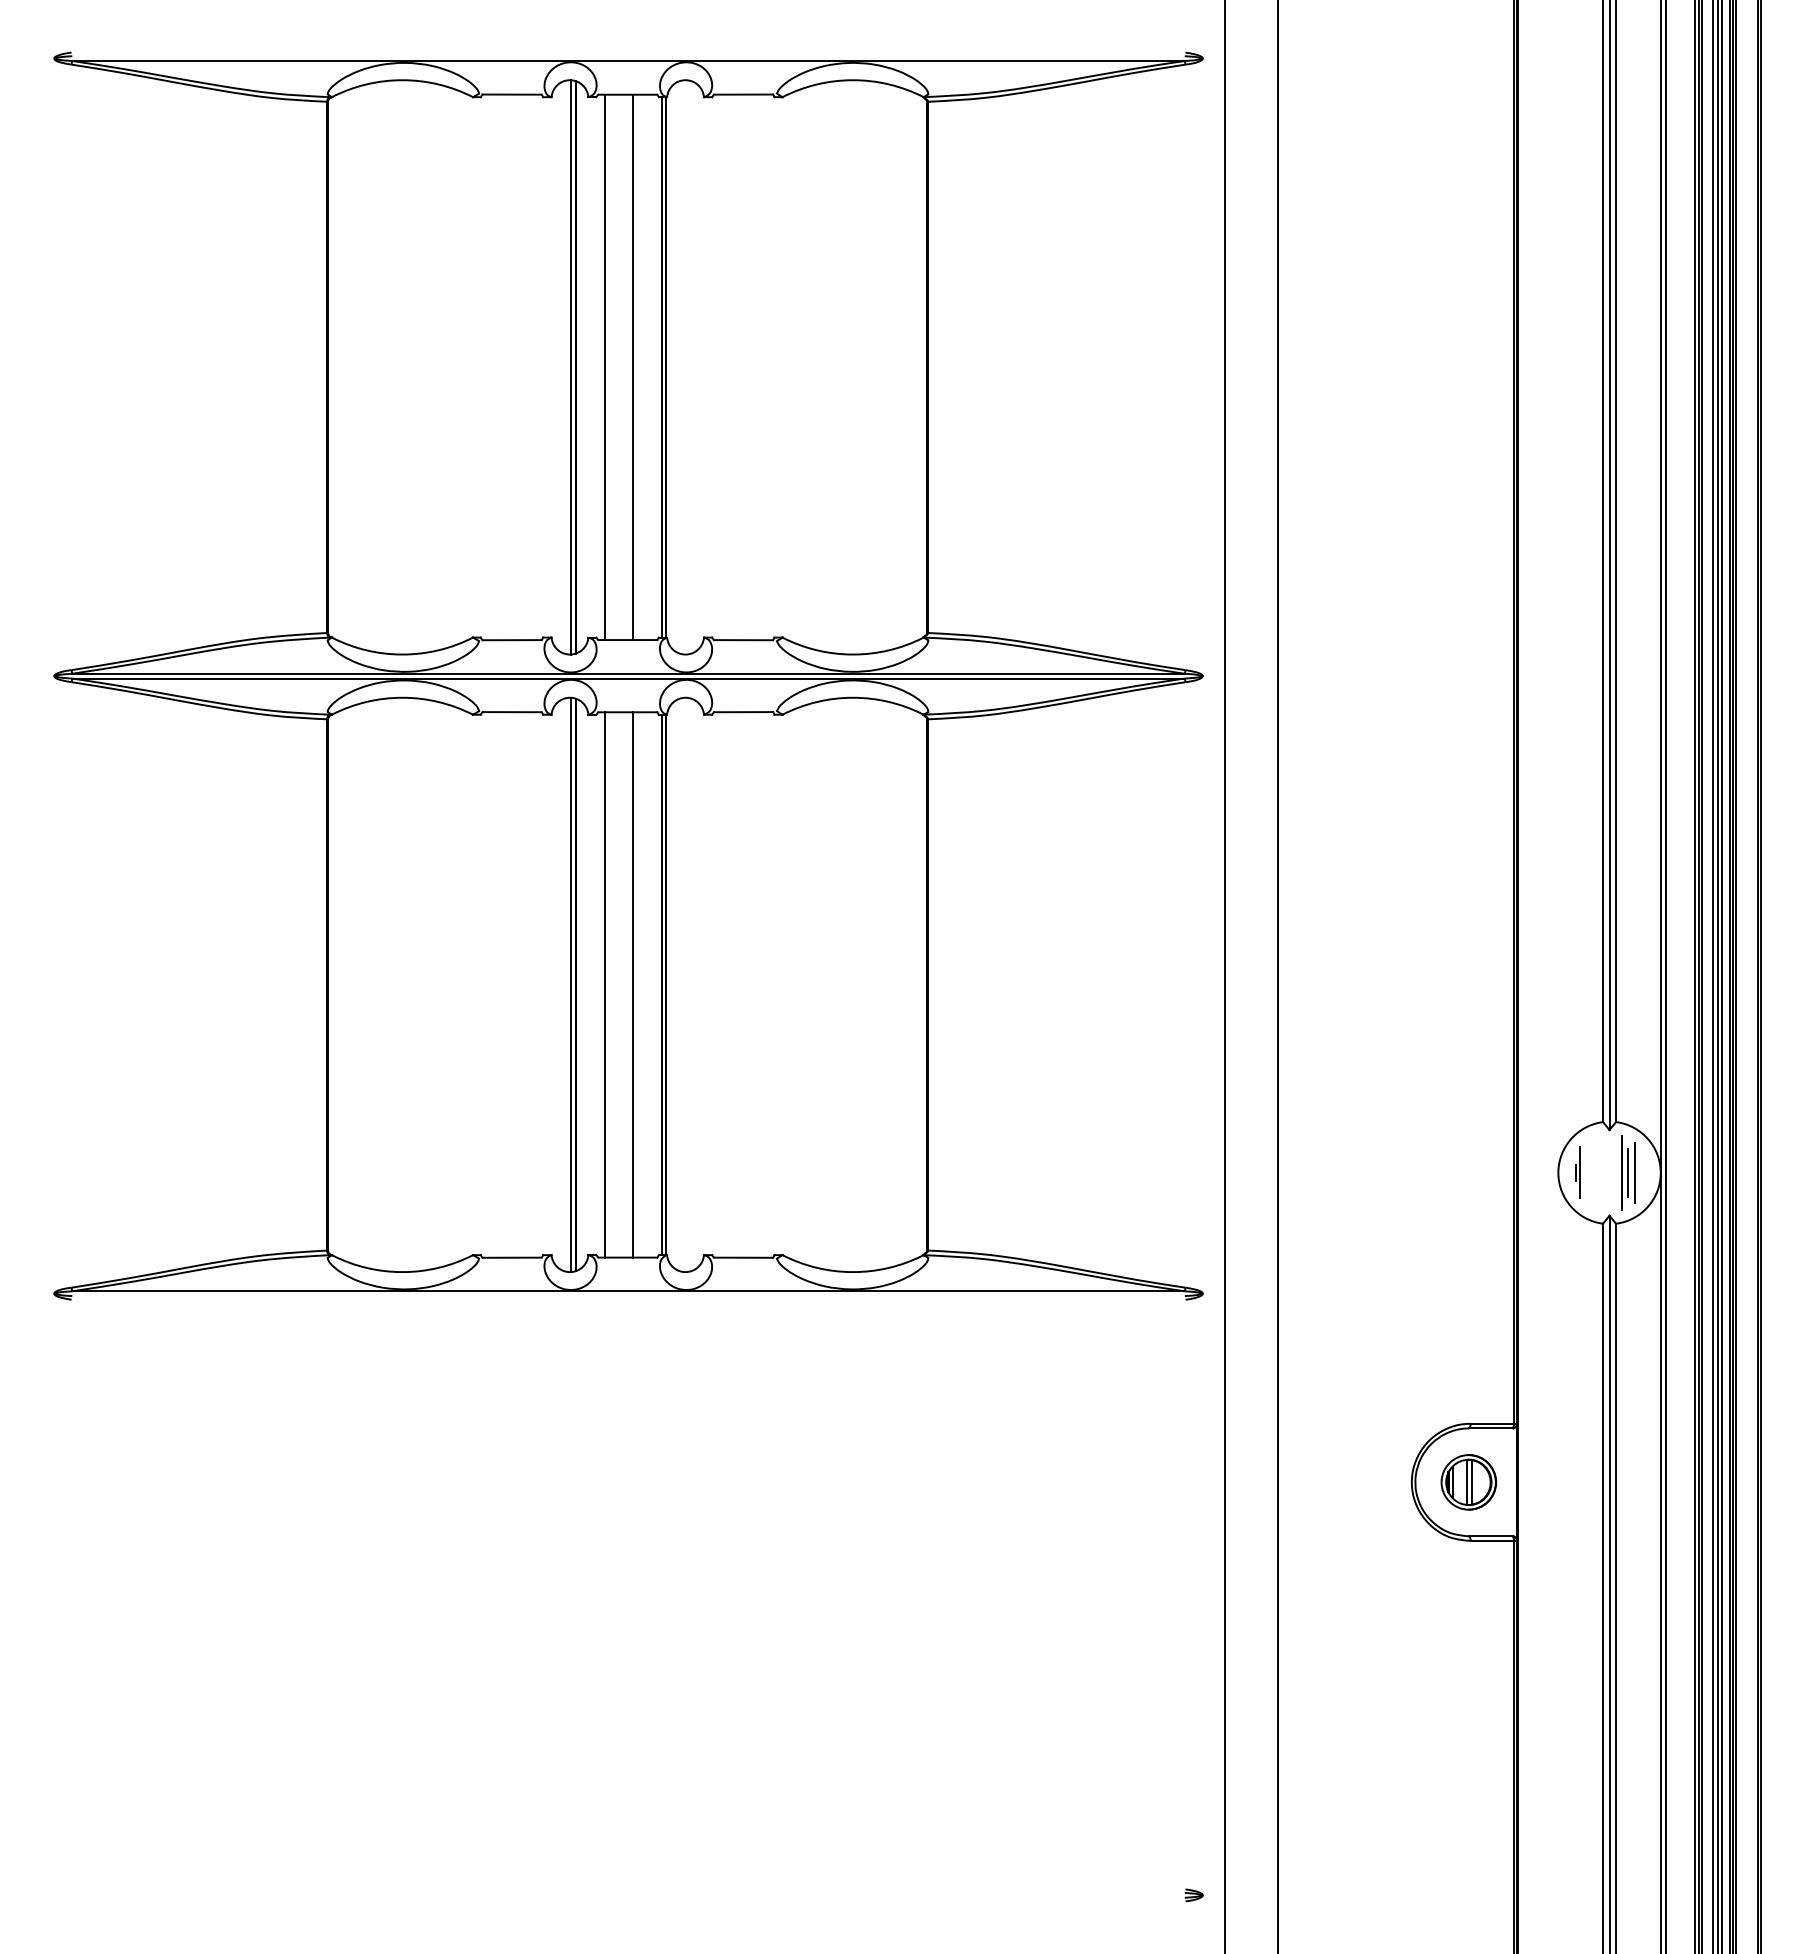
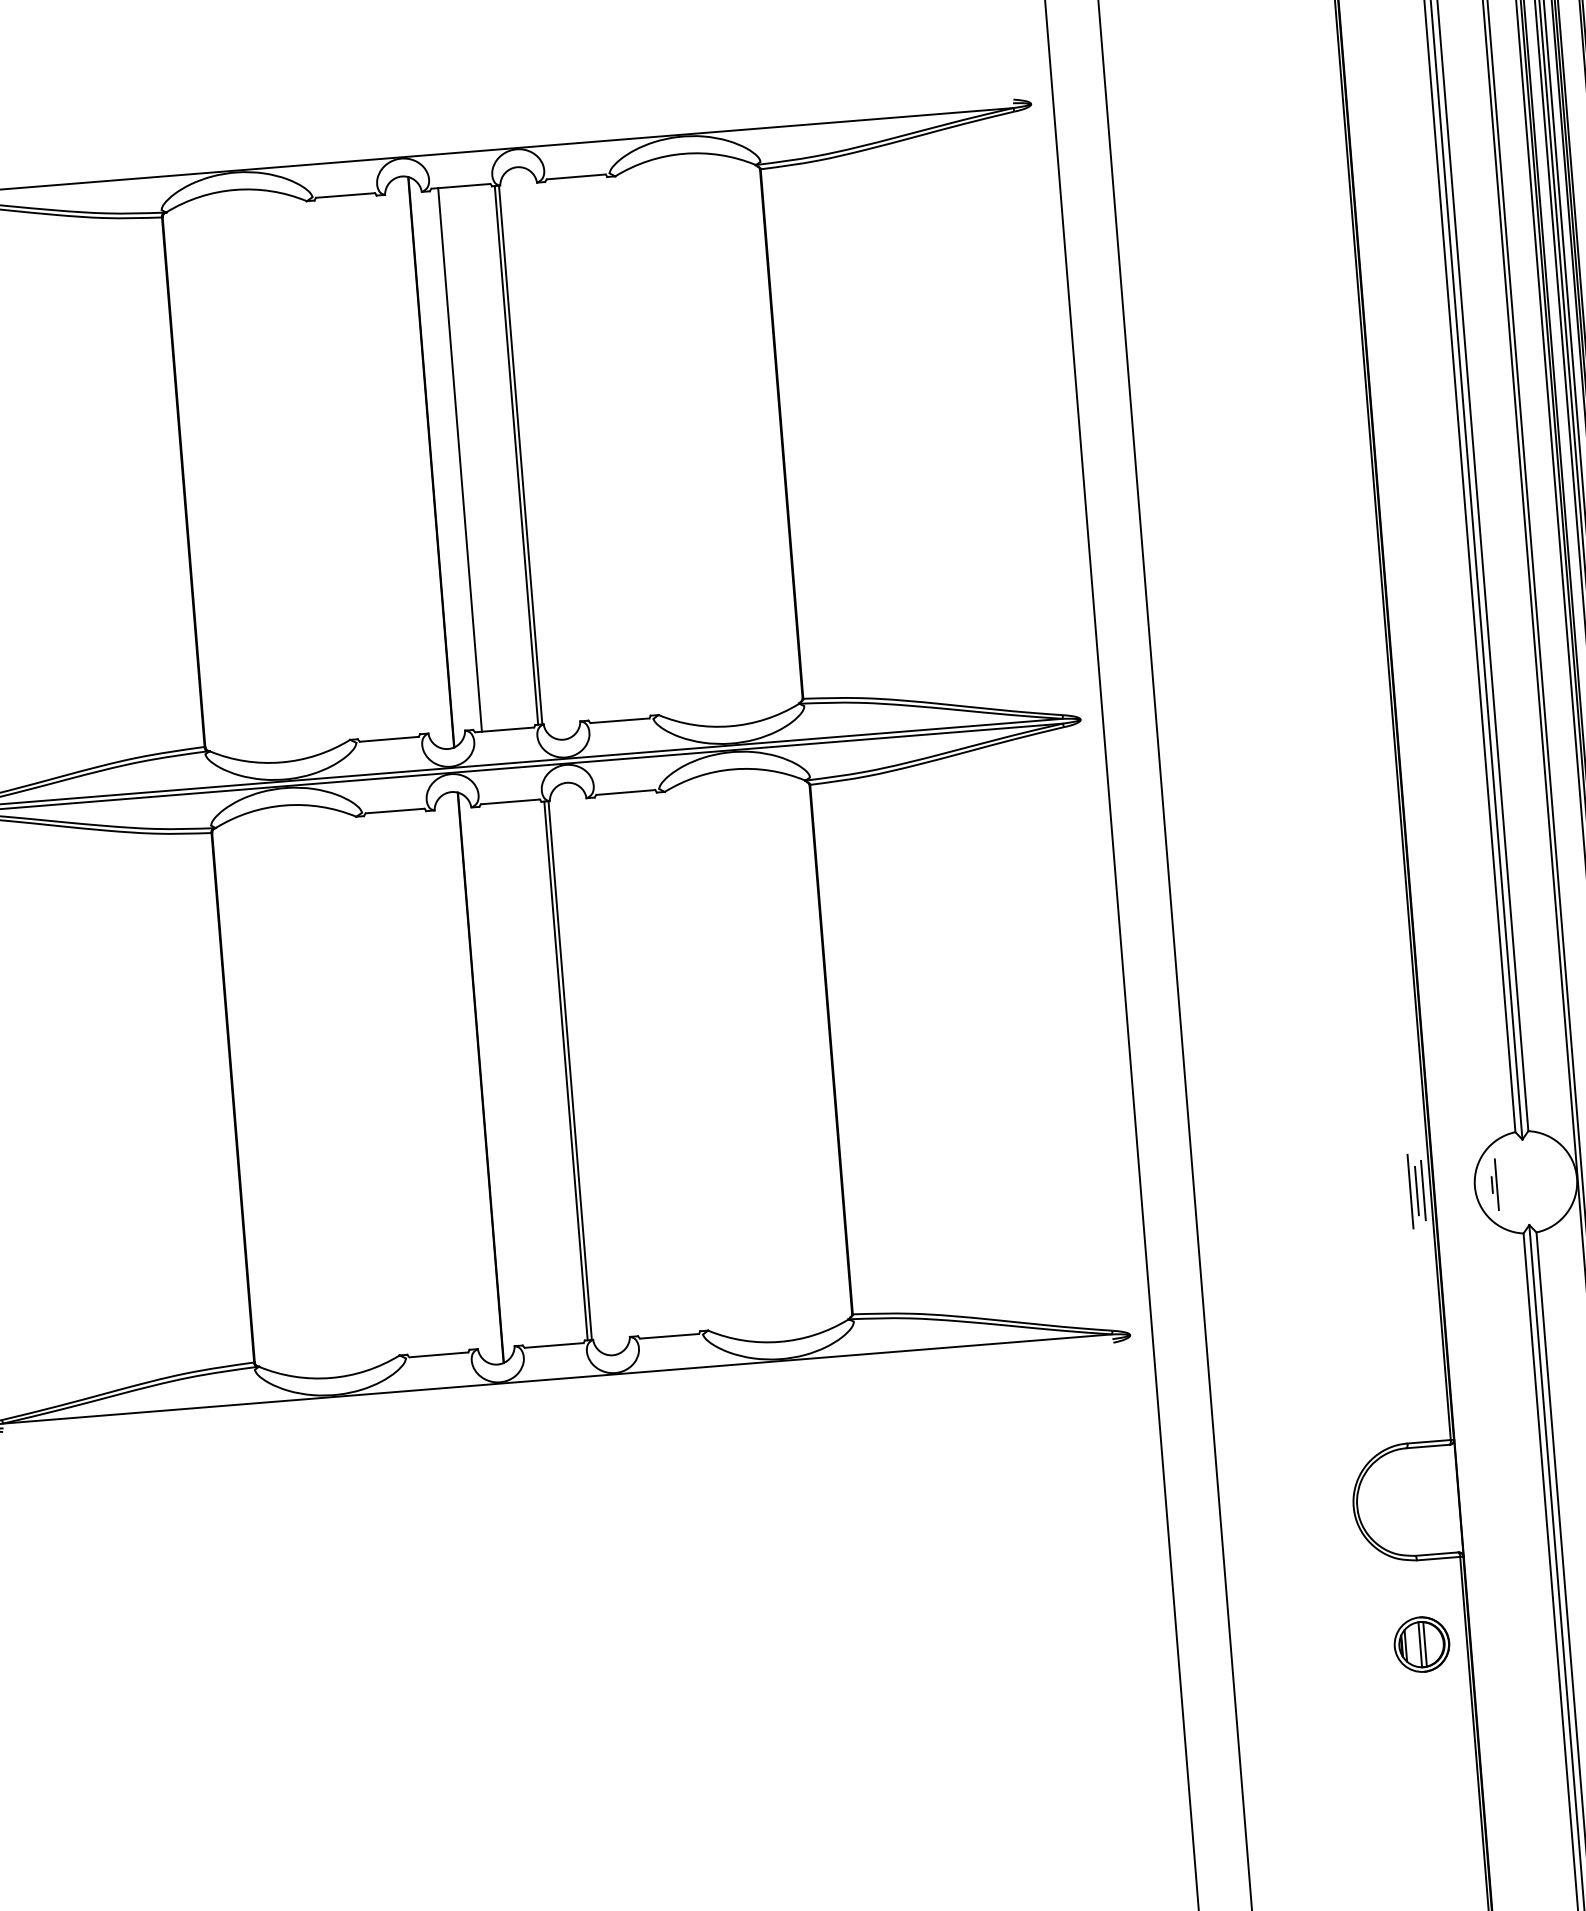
line: (571, 367) -> (426, 462), removed
line: (632, 367) -> (487, 457), removed
line: (571, 984) -> (476, 1077), removed
line: (605, 984) -> (510, 1075), removed
line: (632, 984) -> (536, 1072), removed
part: (1628, 1172) -> (1417, 1190), moved
part: (1468, 1482) -> (1421, 1644), moved

